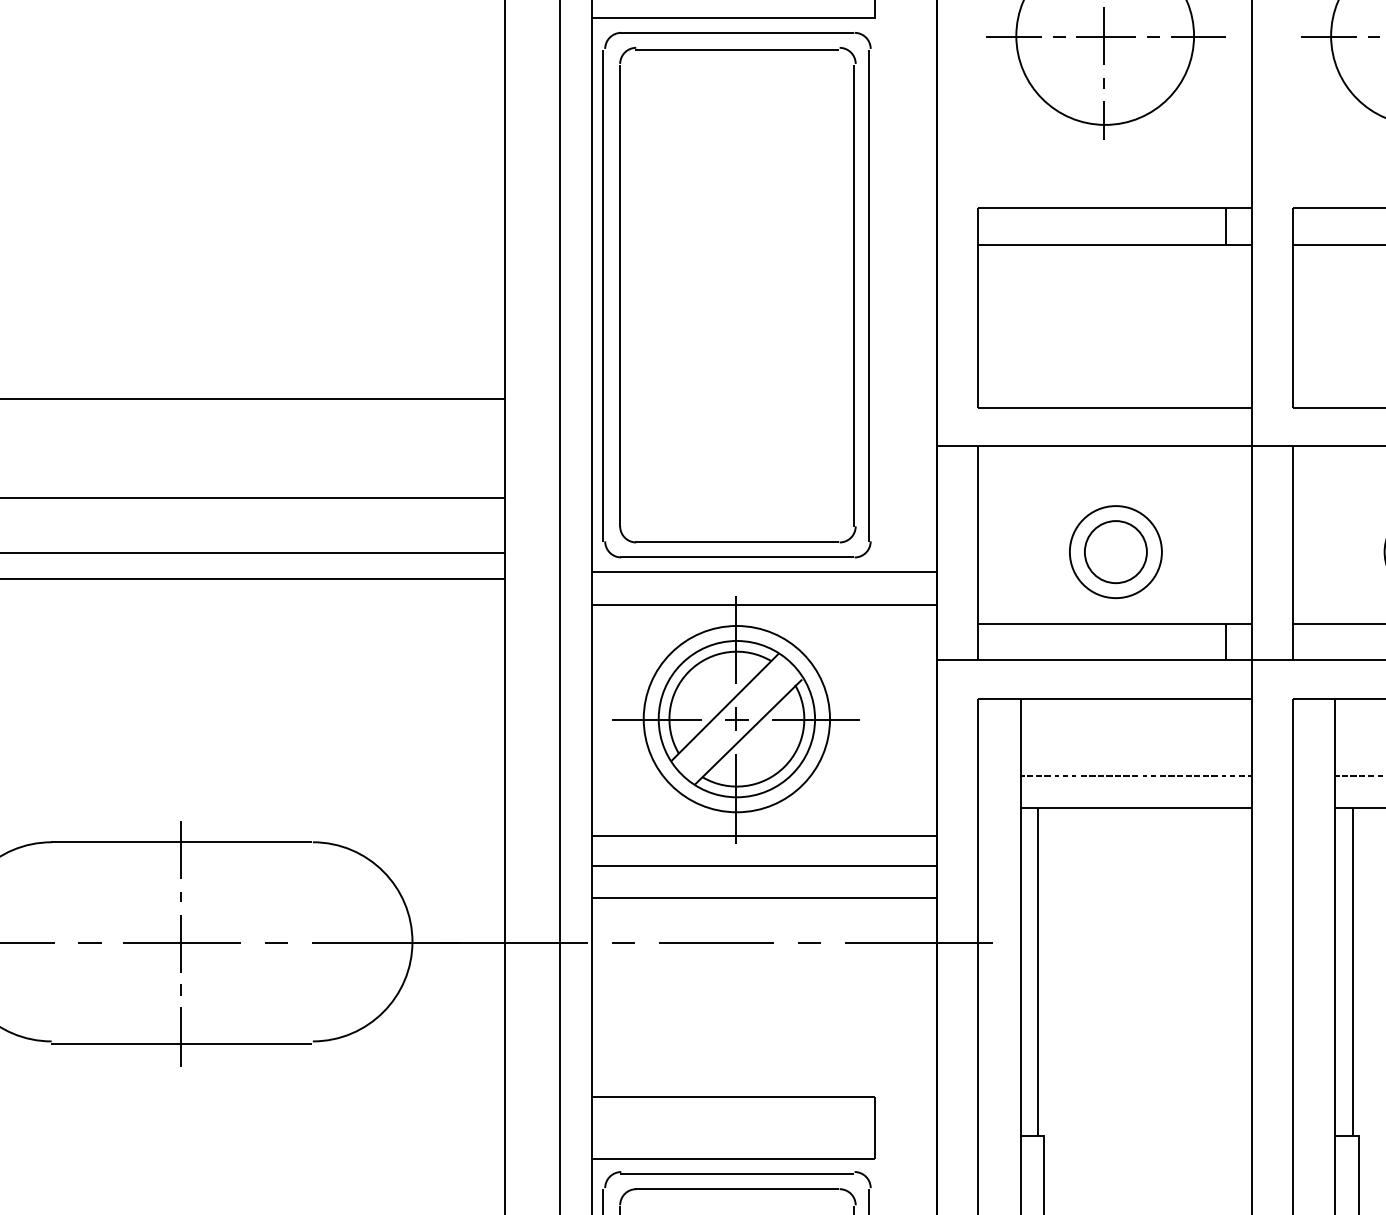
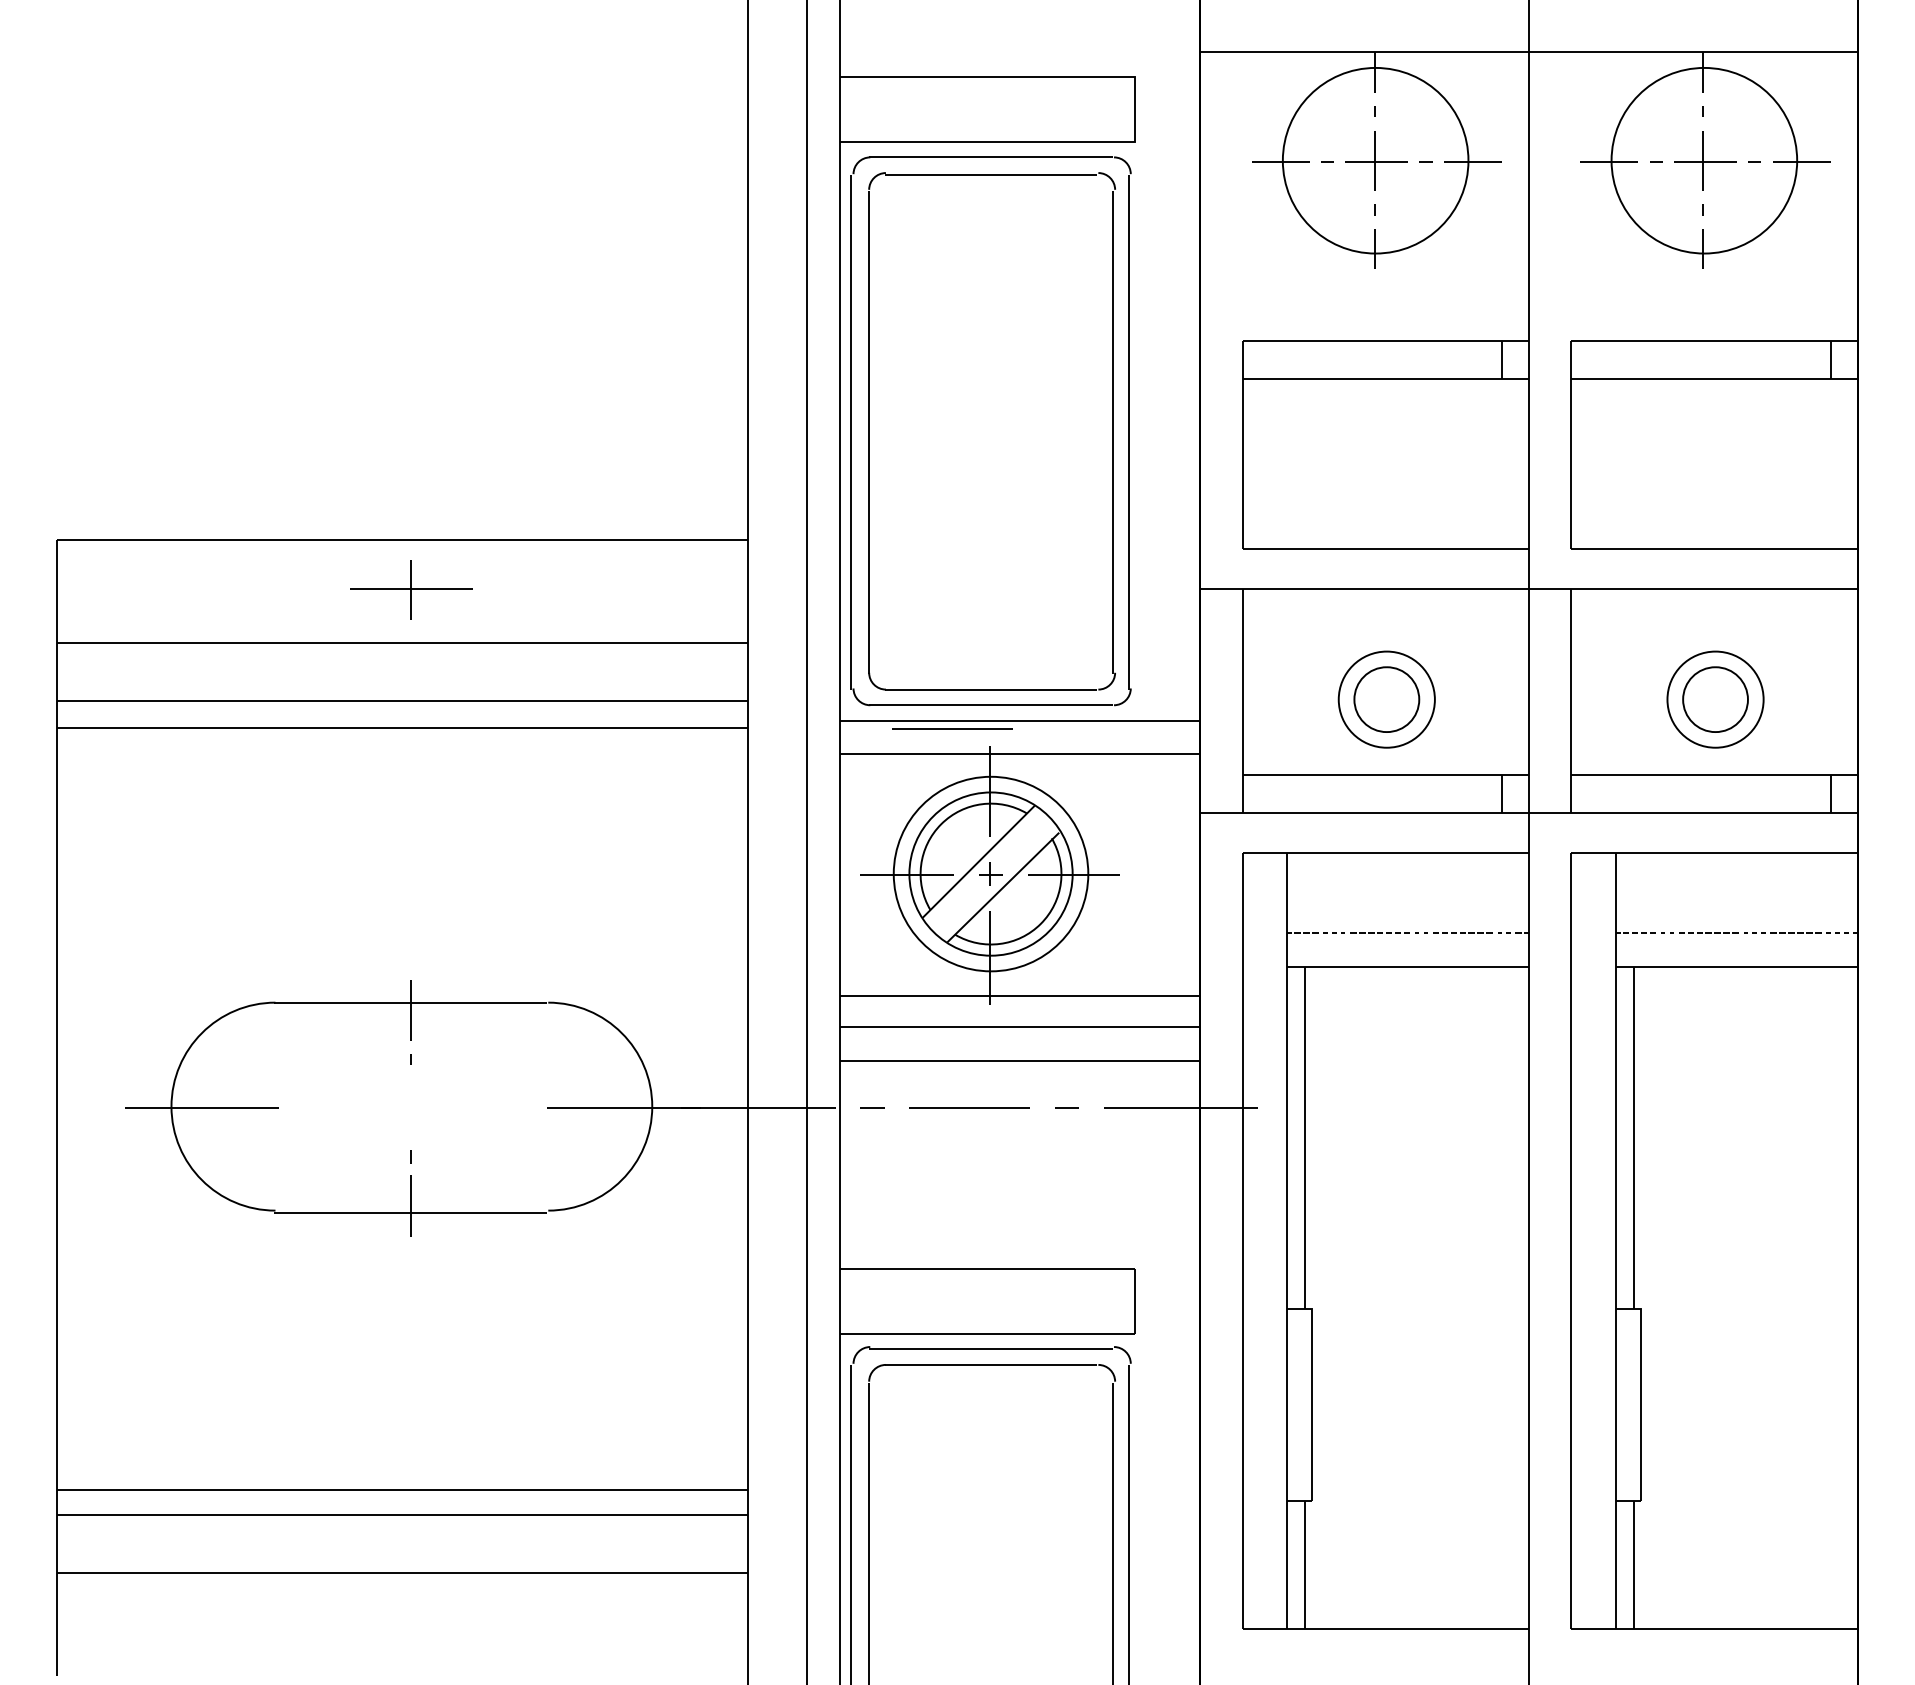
line: (699, 579) -> (952, 728), added
line: (89, 942) -> (315, 1107), removed
line: (276, 942) -> (510, 1107), removed
part: (181, 943) -> (411, 589), moved

